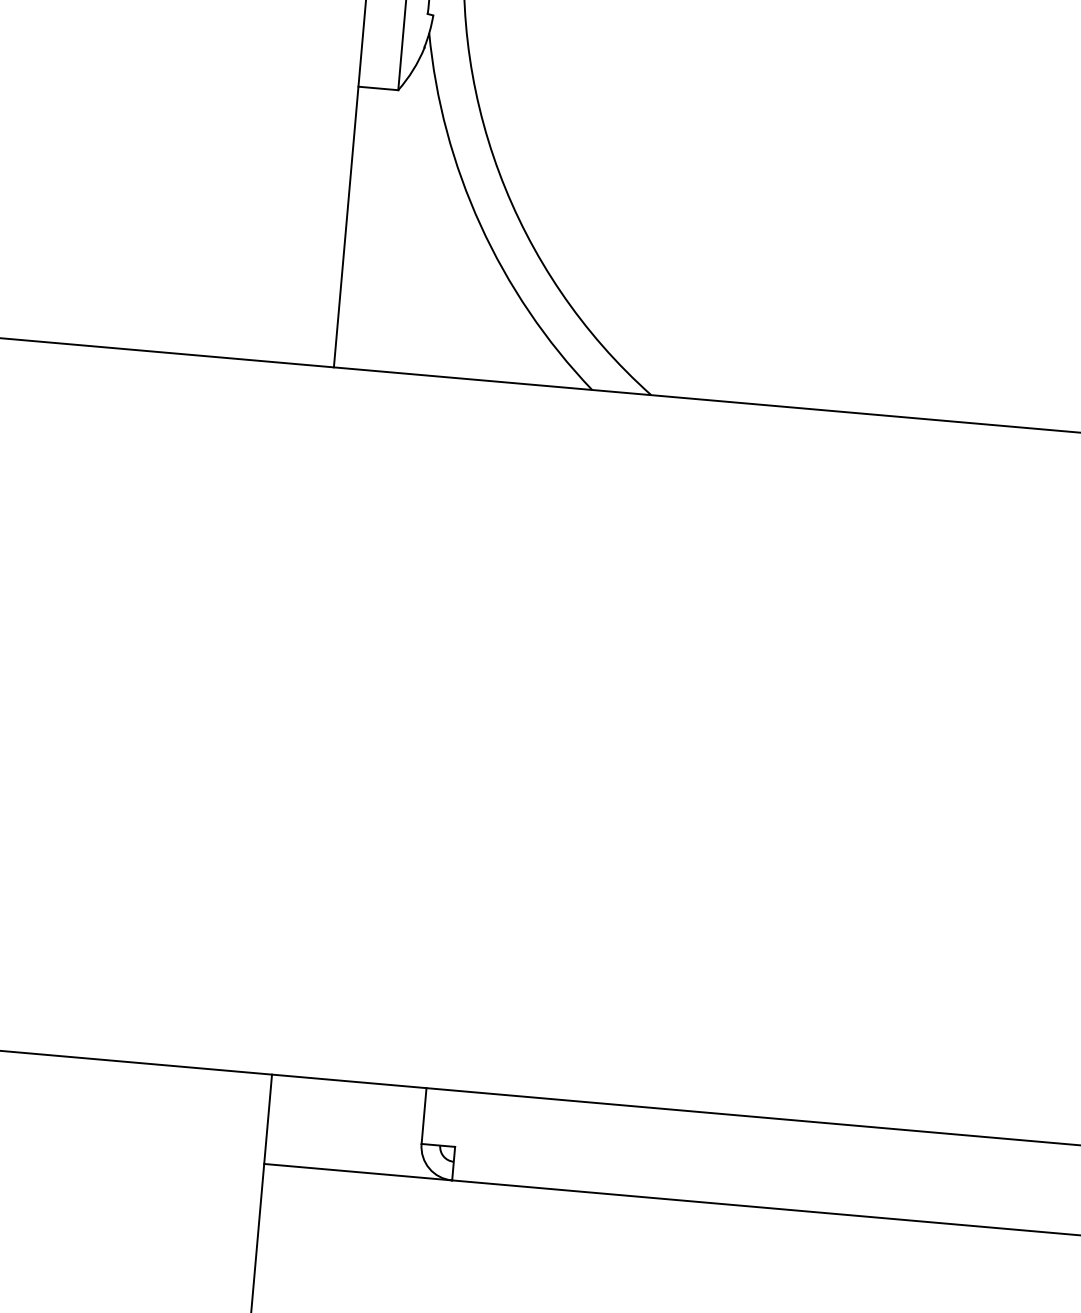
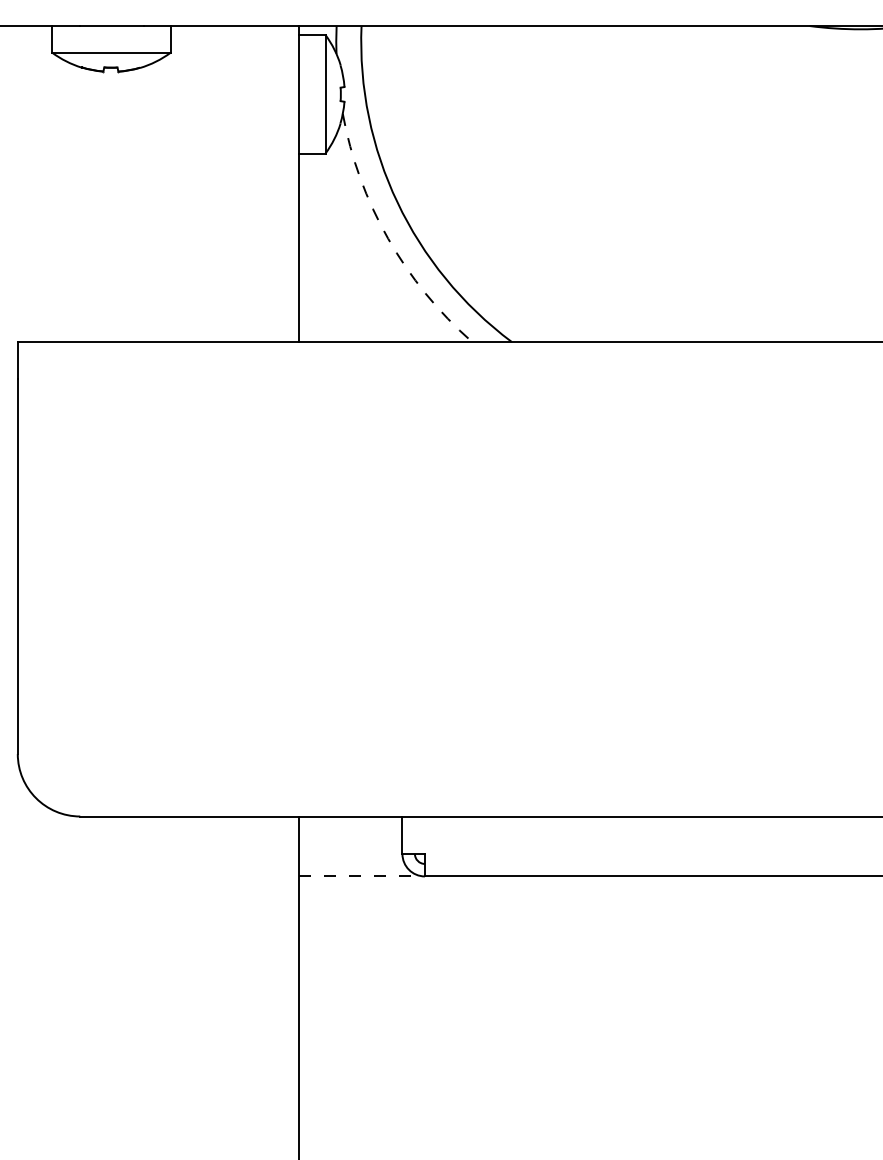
arc: (481, 224) -> (388, 238), solid -> dashed
line: (359, 1172) -> (362, 876), solid -> dashed

